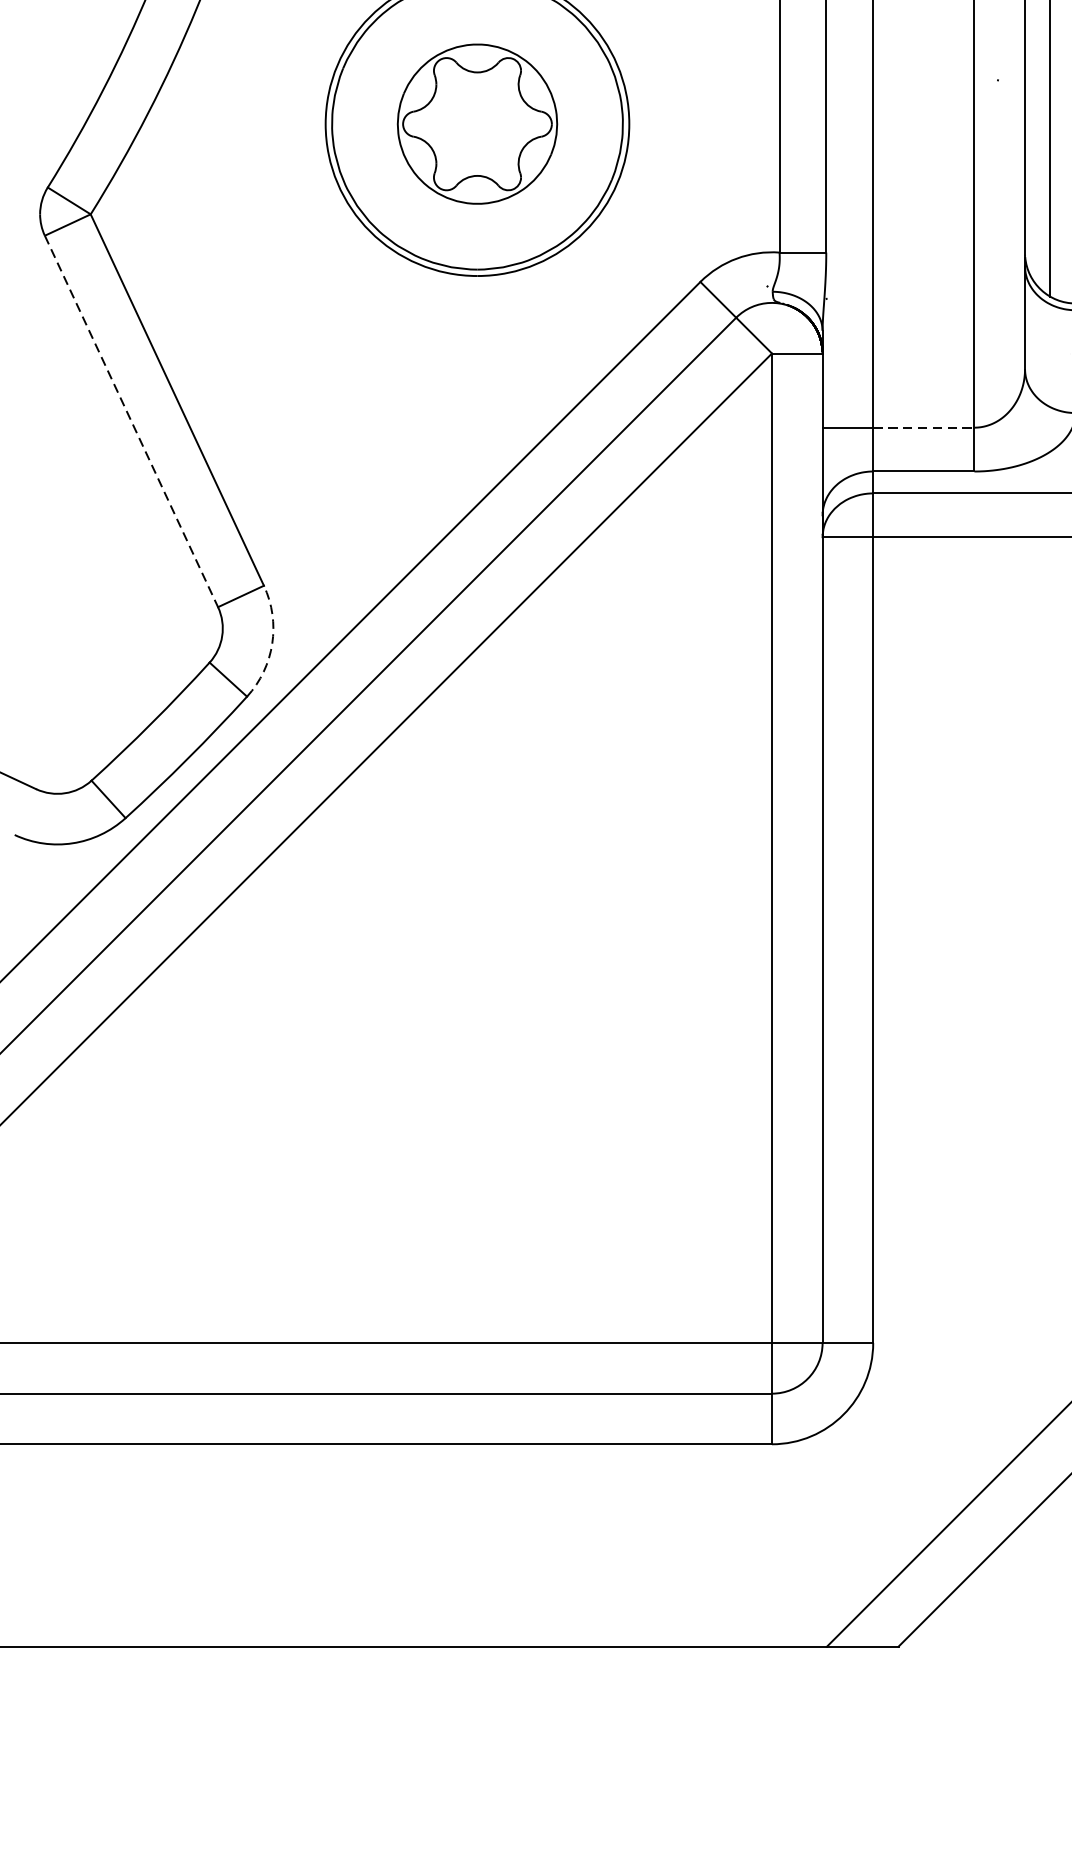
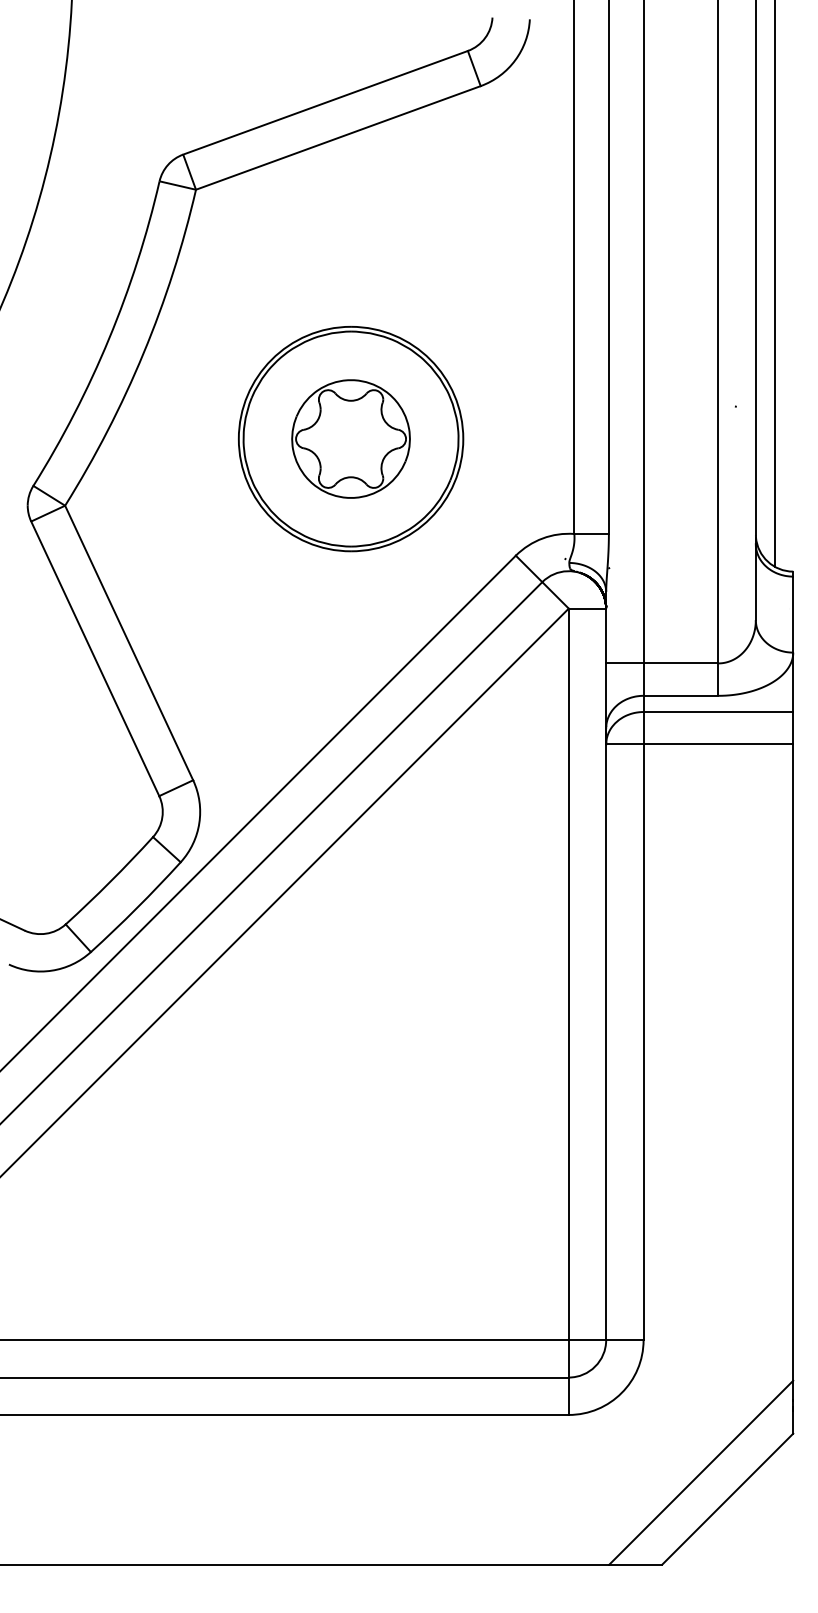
line: (131, 422) -> (95, 659), dashed -> solid
line: (924, 427) -> (681, 663), dashed -> solid
arc: (272, 644) -> (199, 823), dashed -> solid

